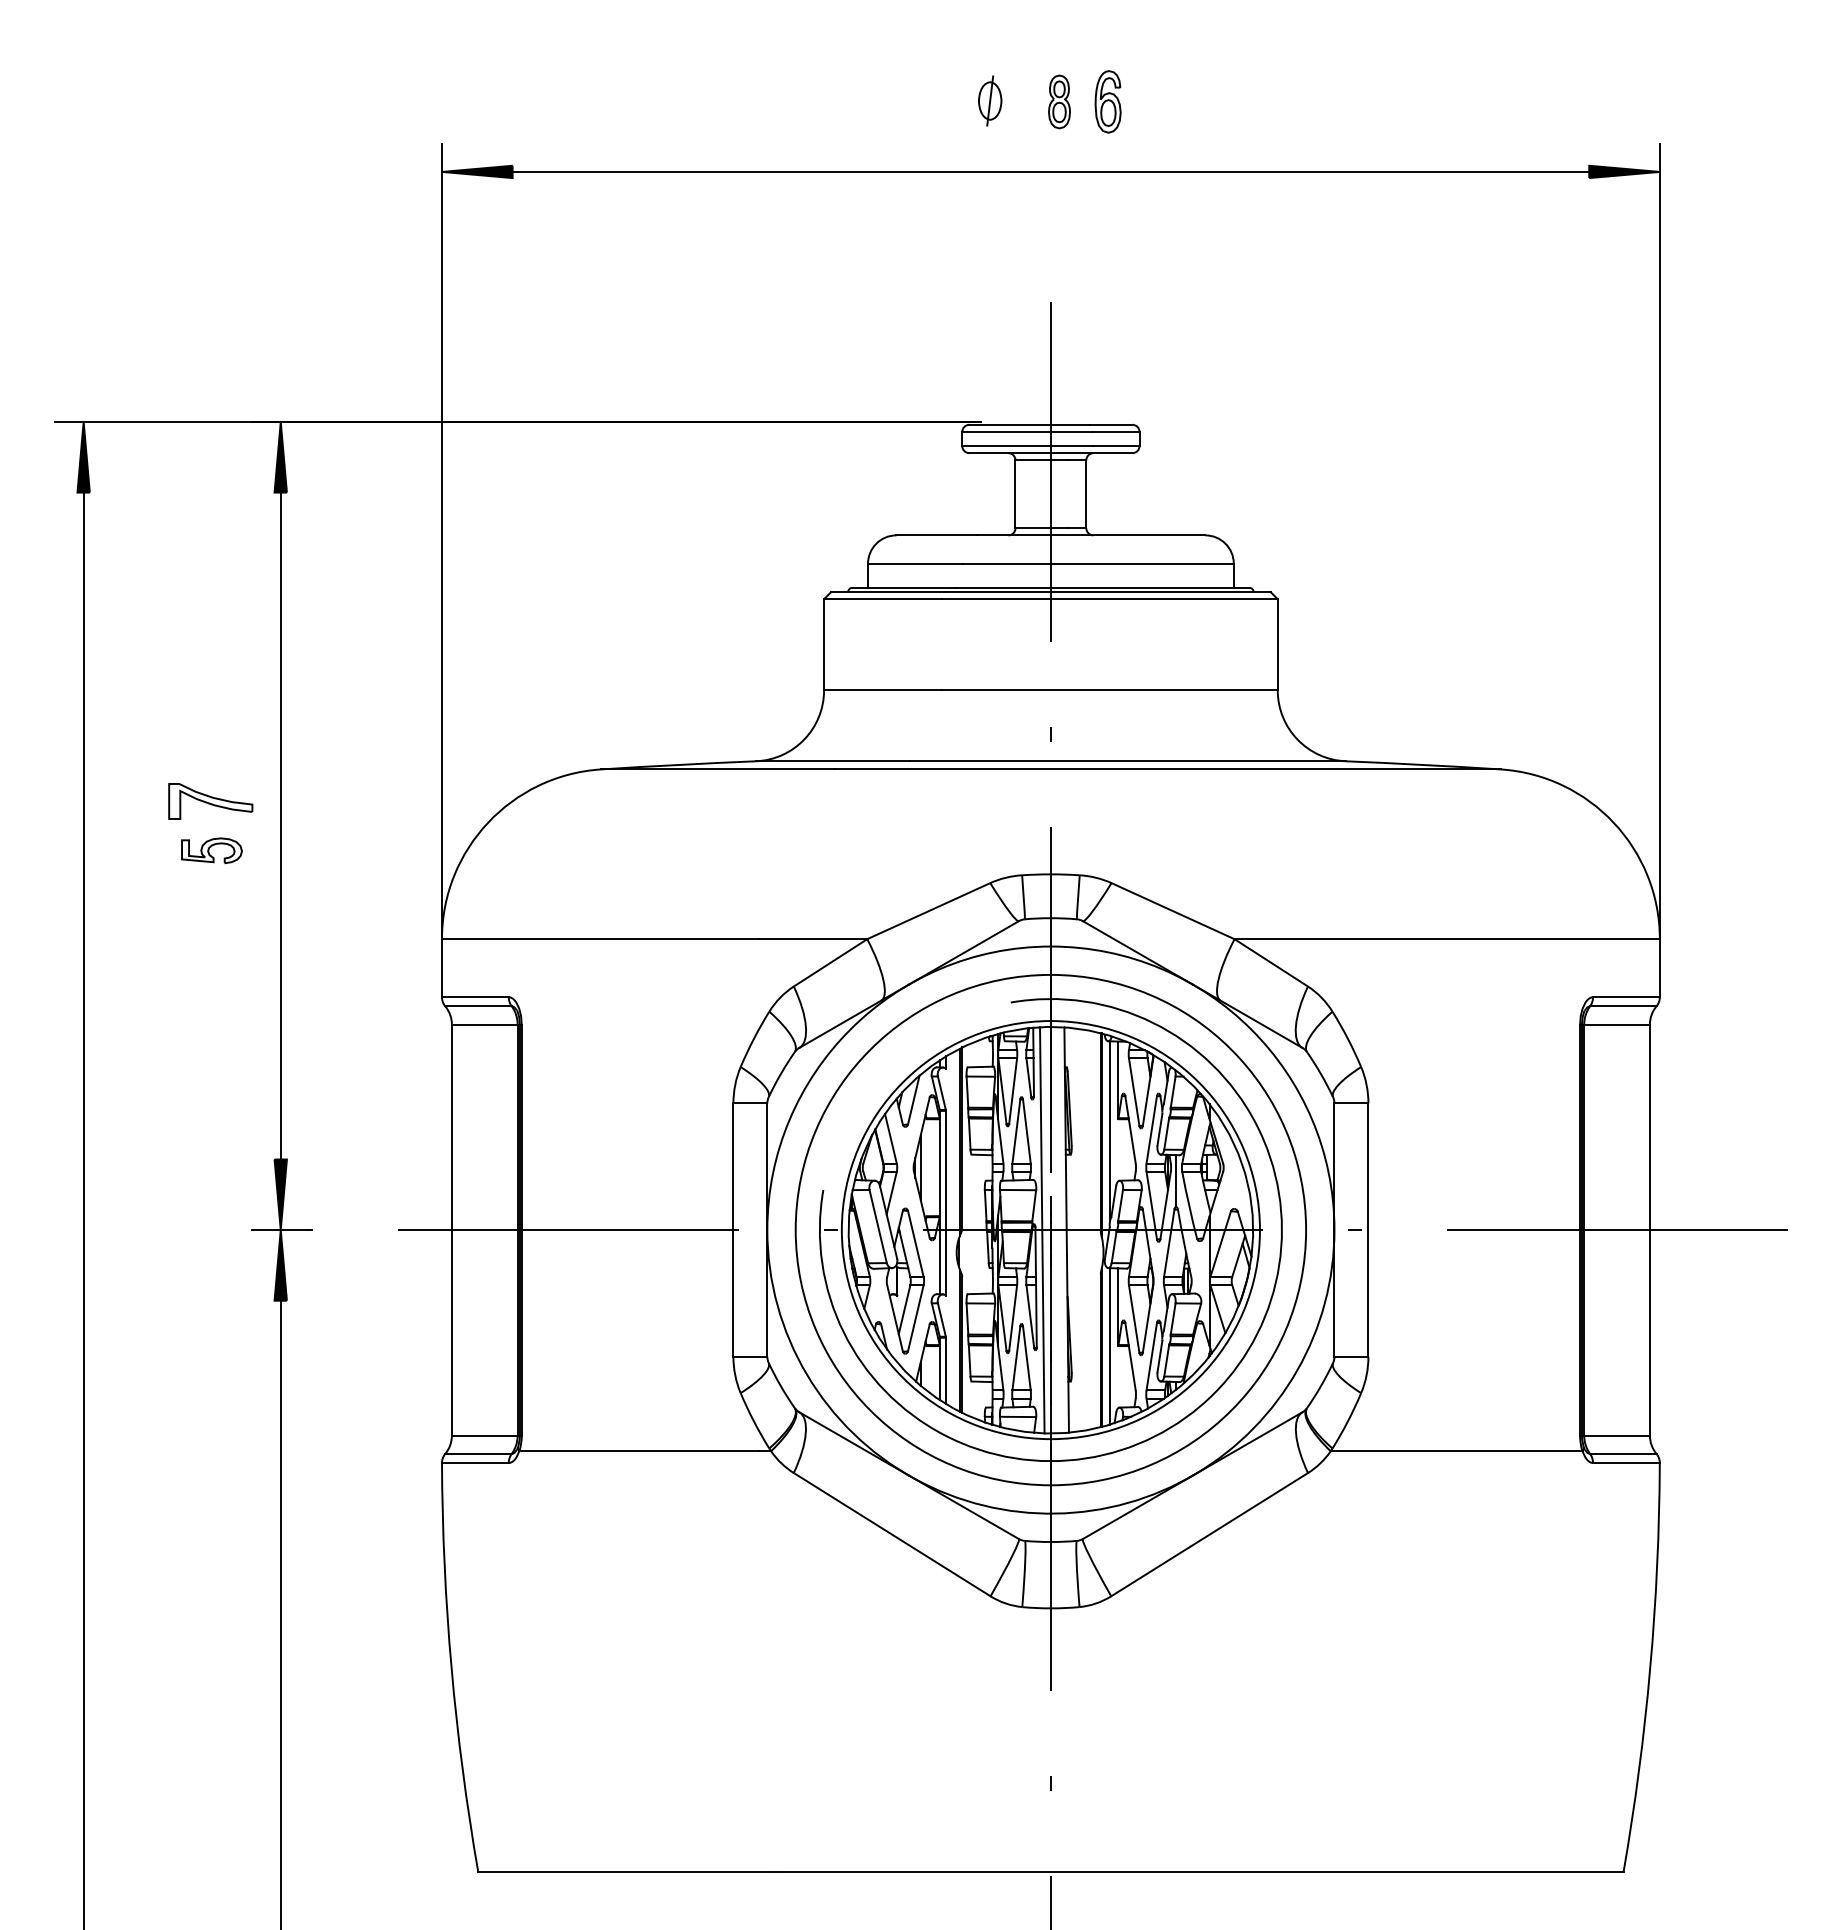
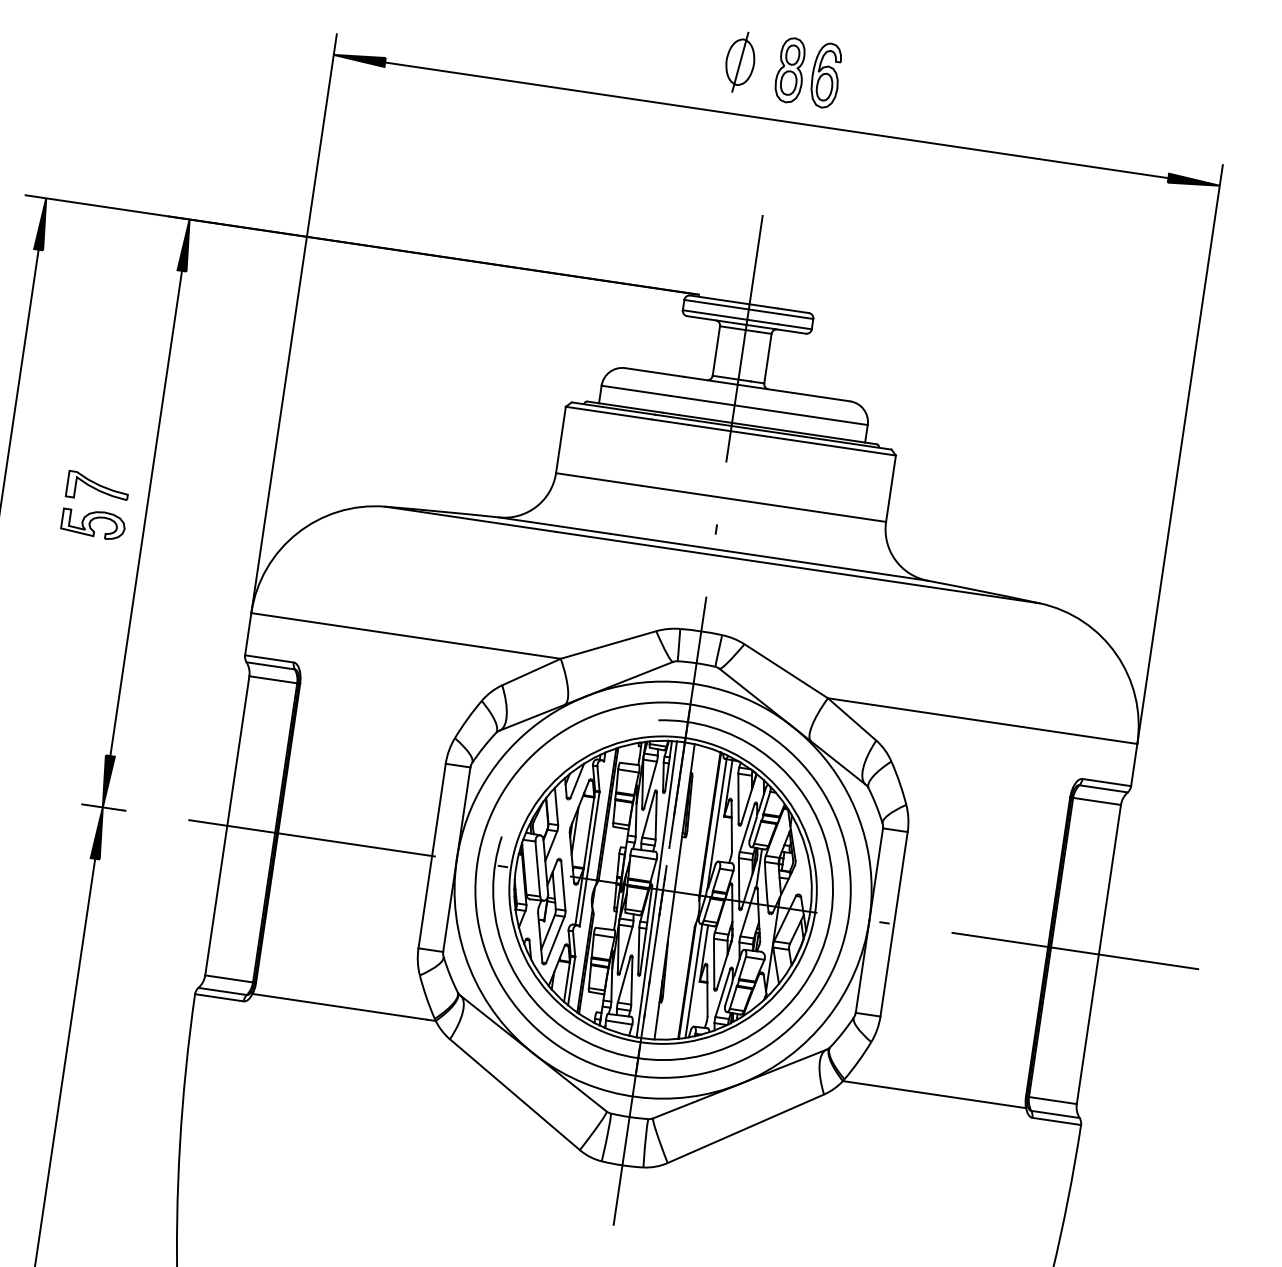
part: (989, 100) -> (739, 61), size x1.67
part: (1059, 101) -> (790, 70), size x1.67
part: (1107, 101) -> (825, 75), size x1.43
part: (211, 850) -> (93, 523), size x1.43

